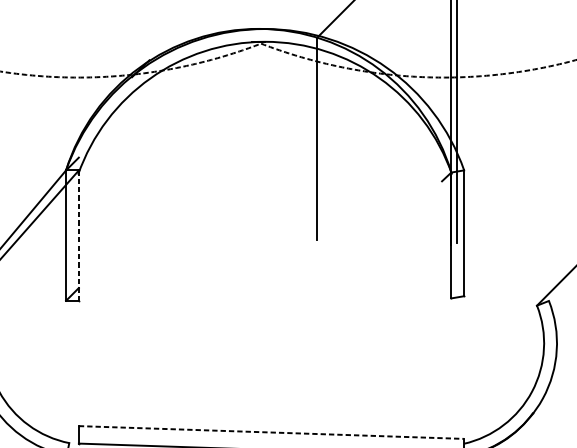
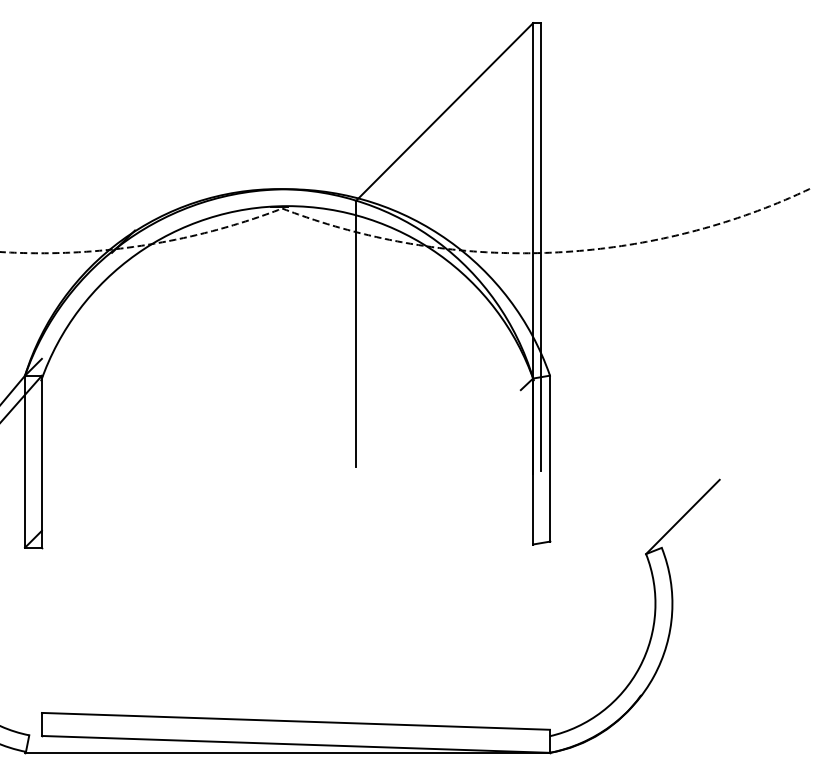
line: (78, 235) -> (41, 461), dashed -> solid
line: (271, 432) -> (296, 721), dashed -> solid

